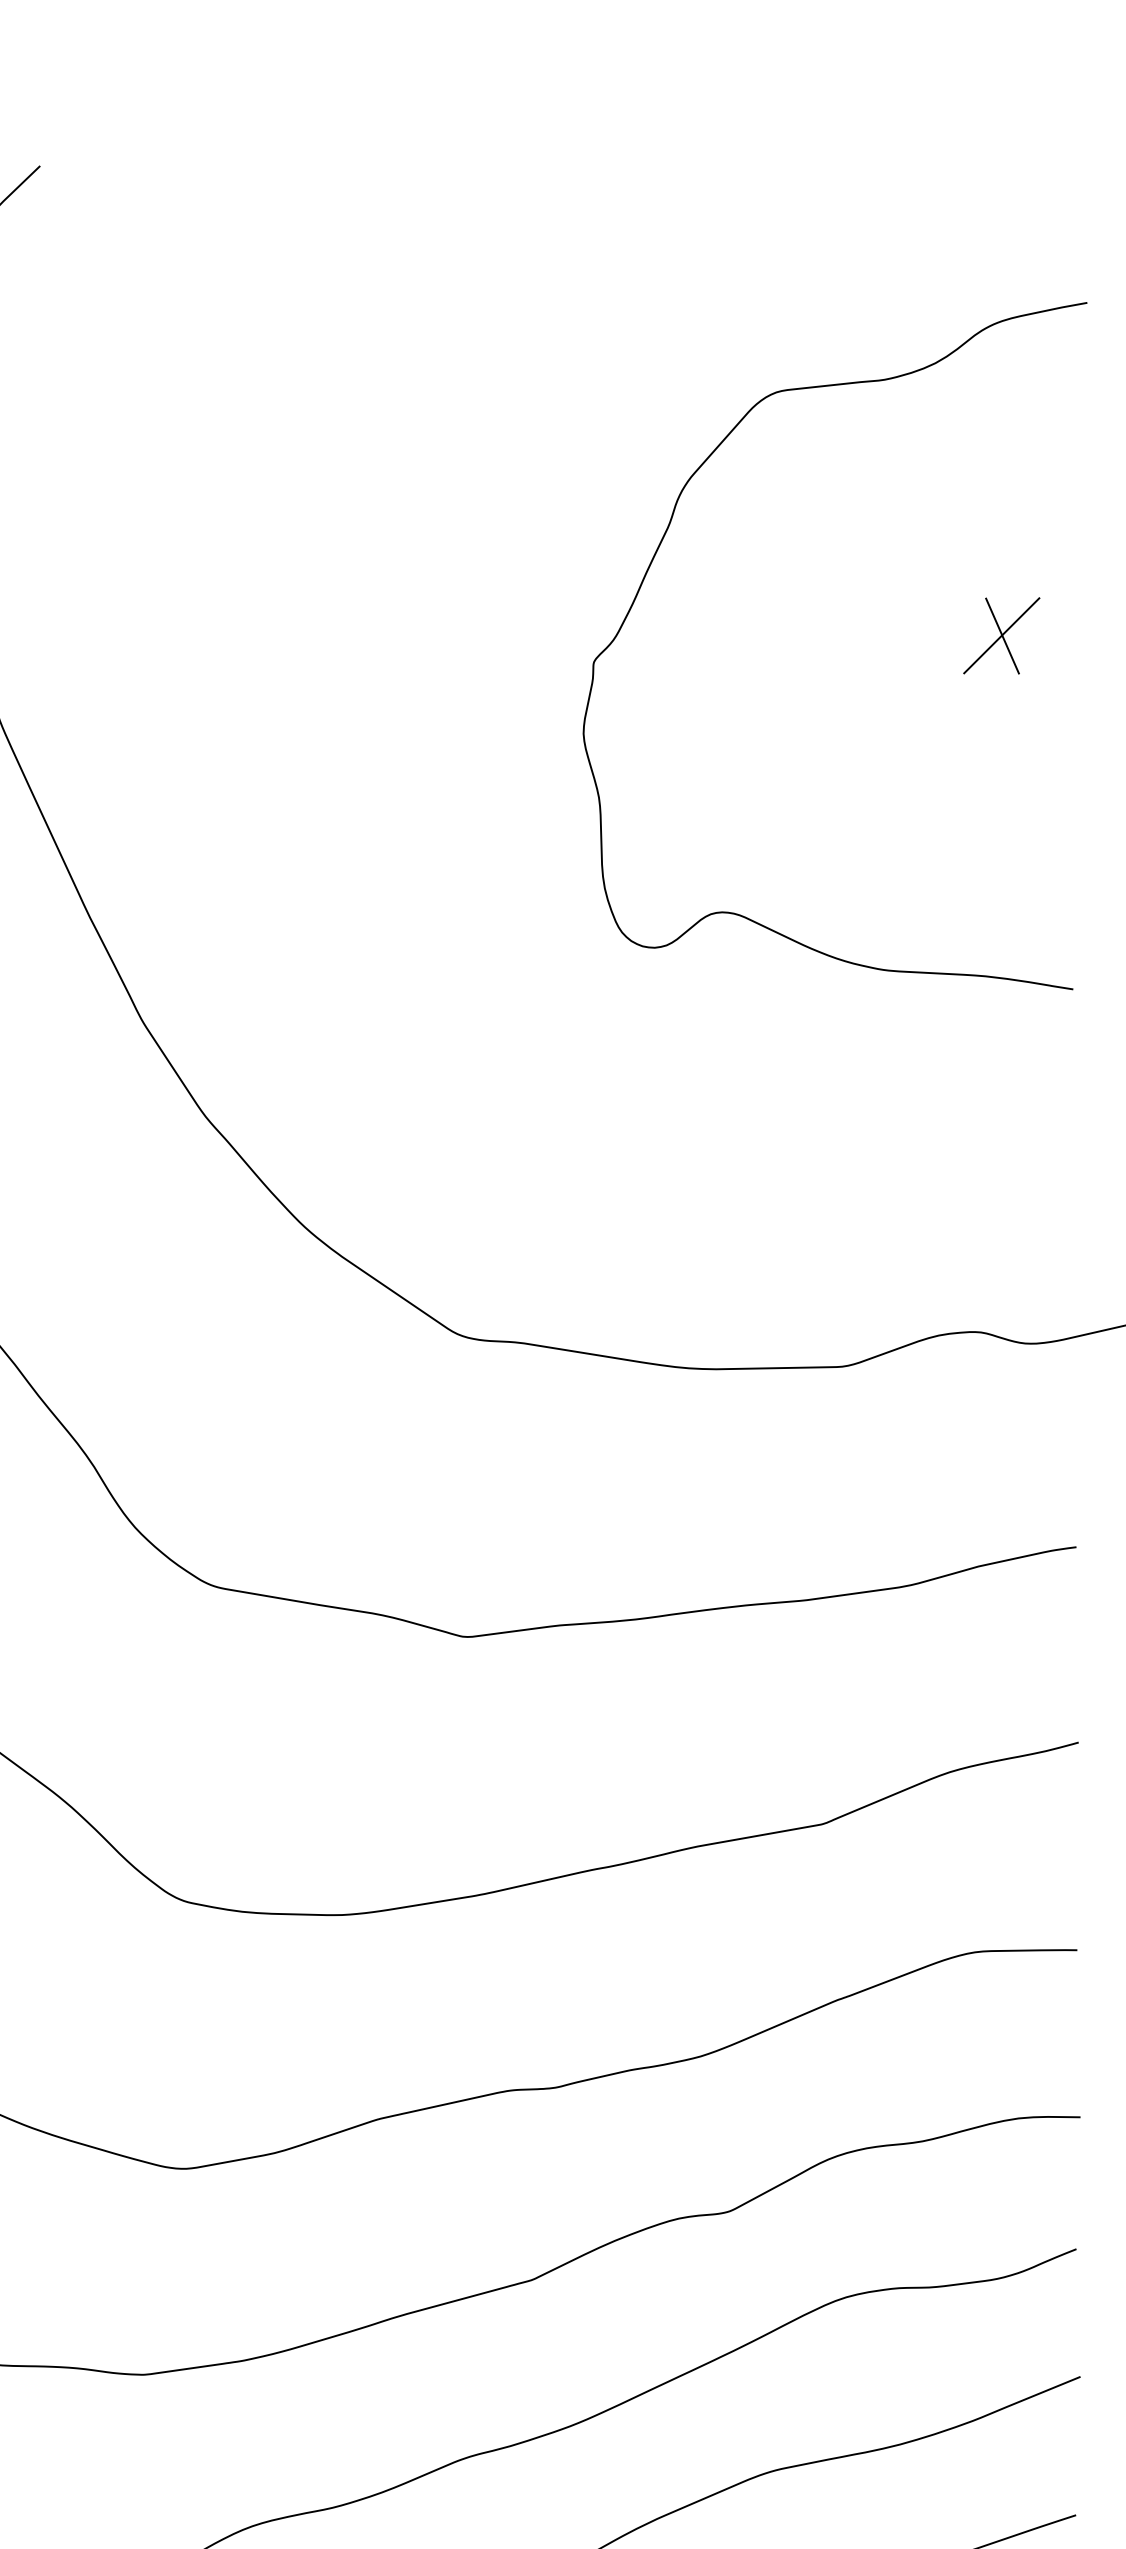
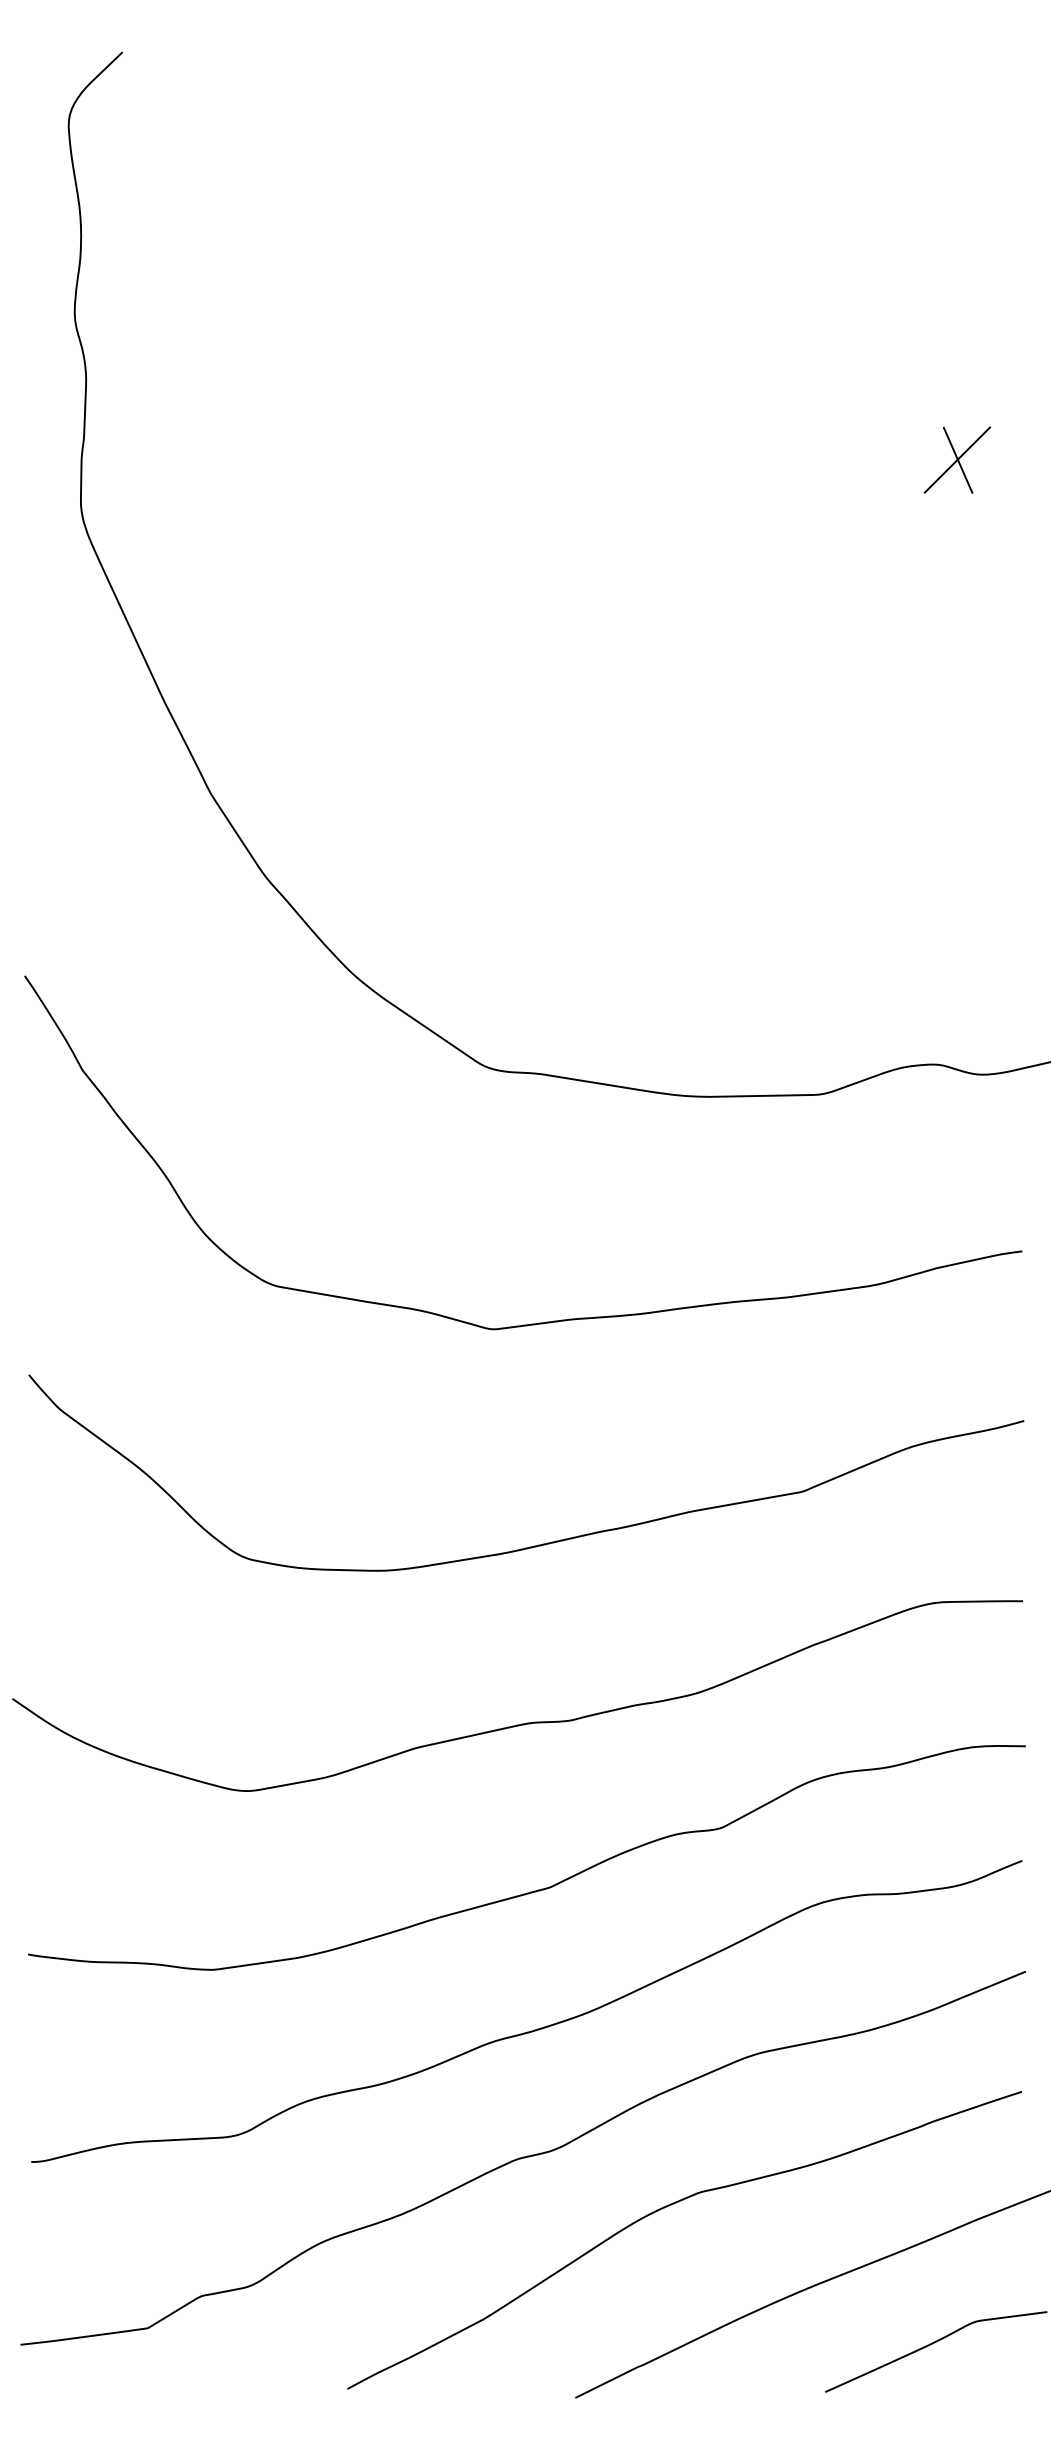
curve: (653, 560) -> (655, 394), removed

